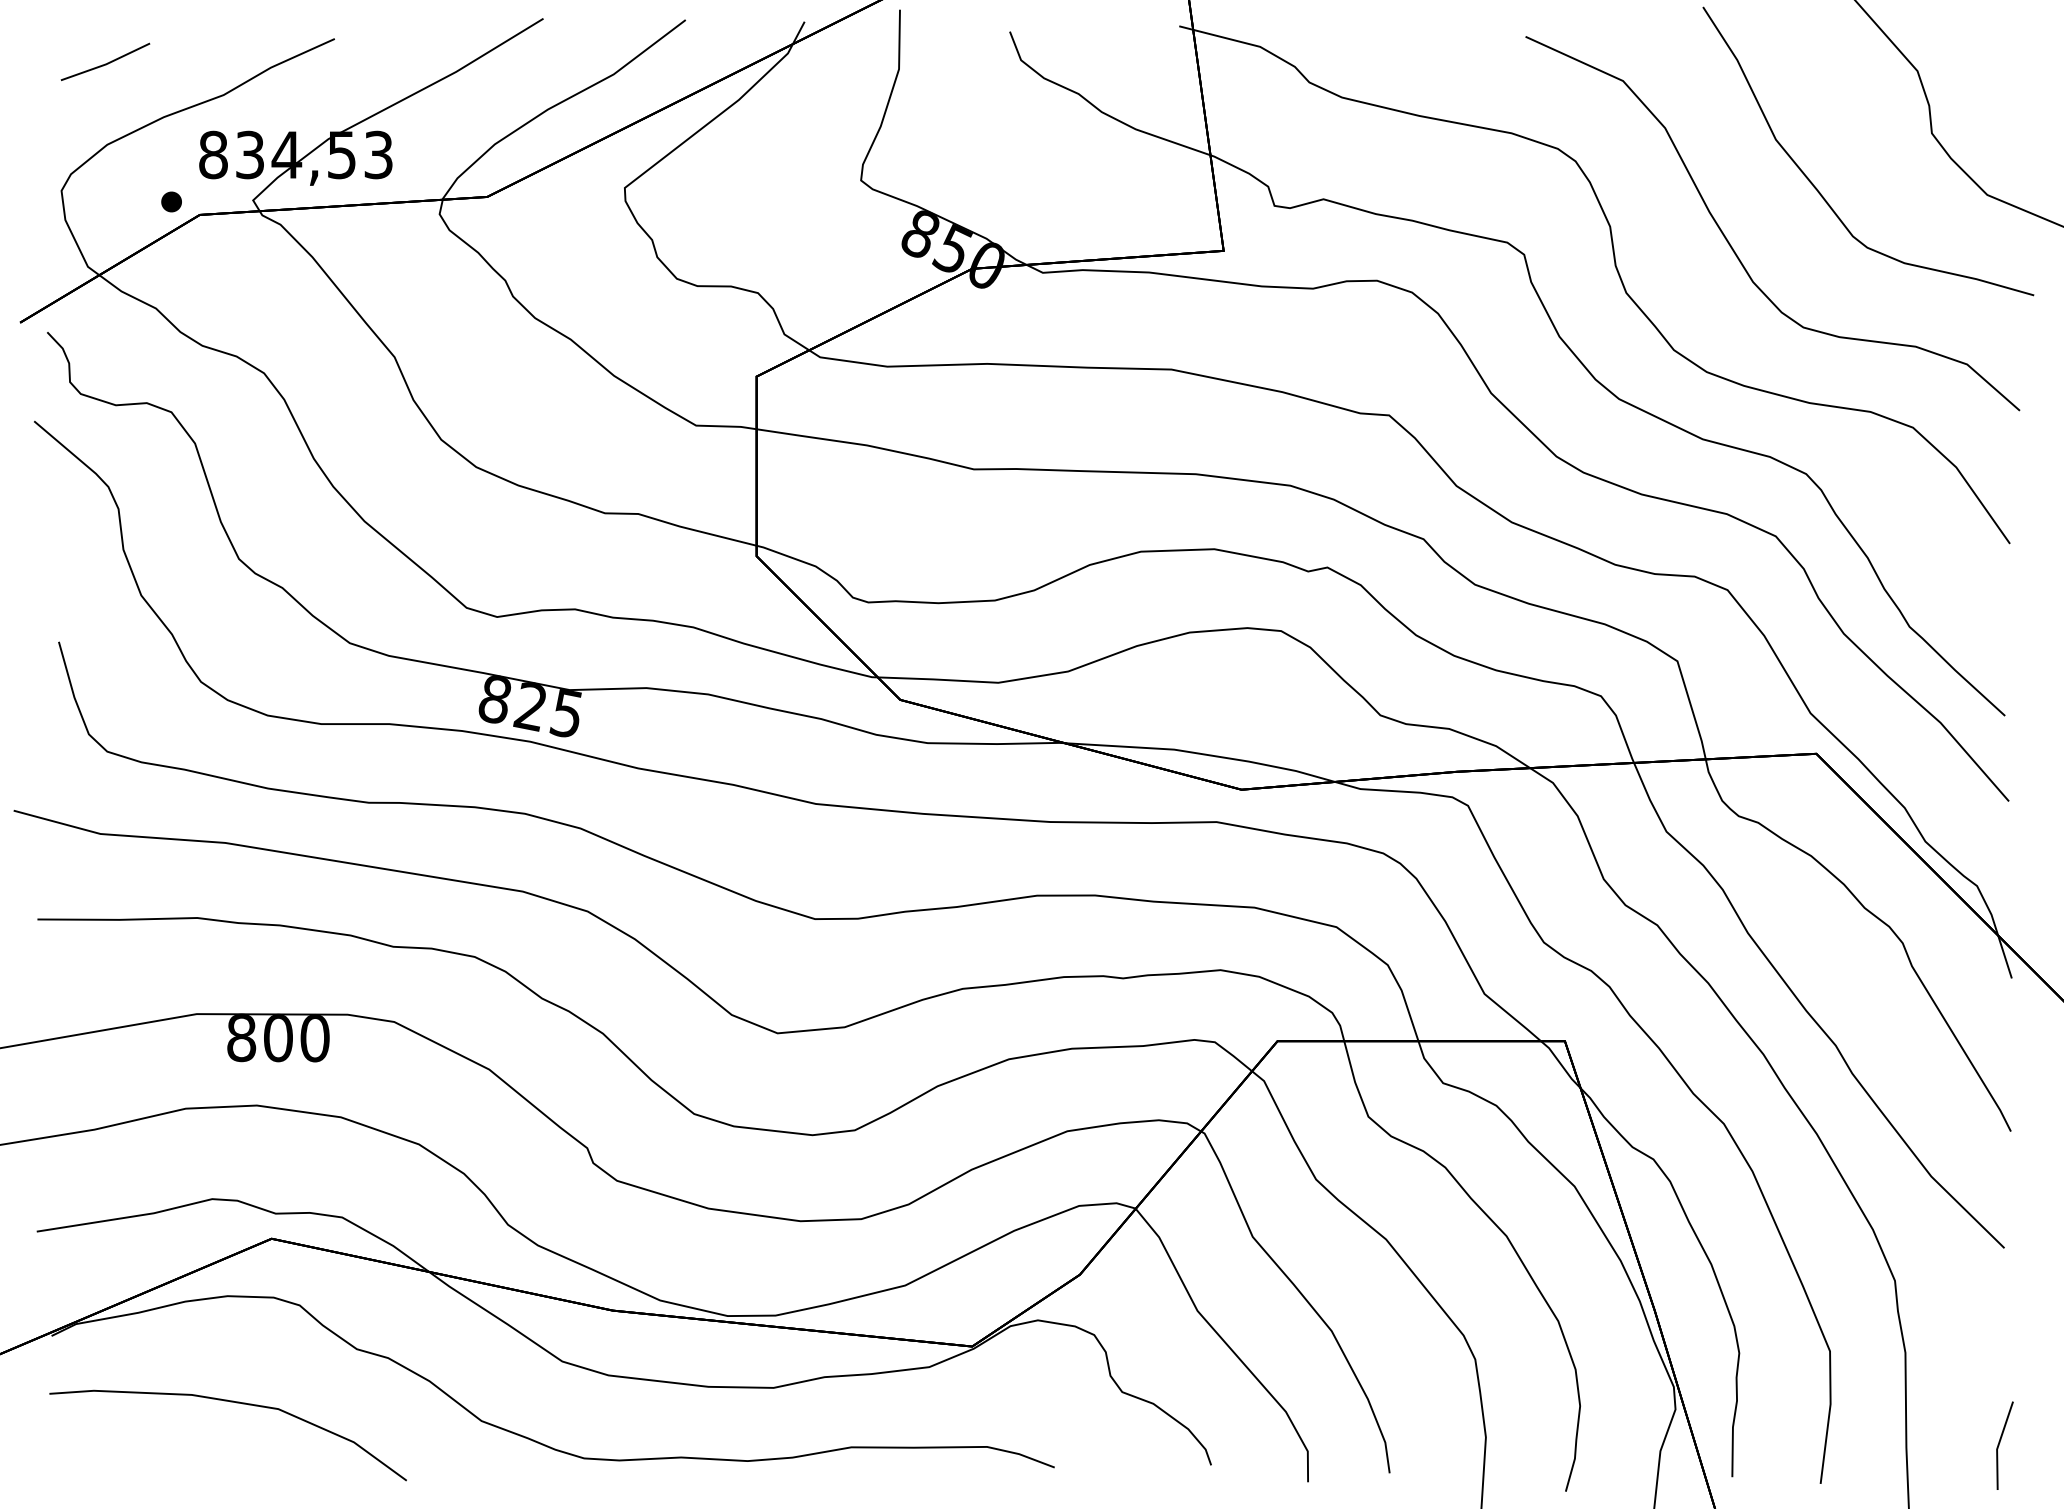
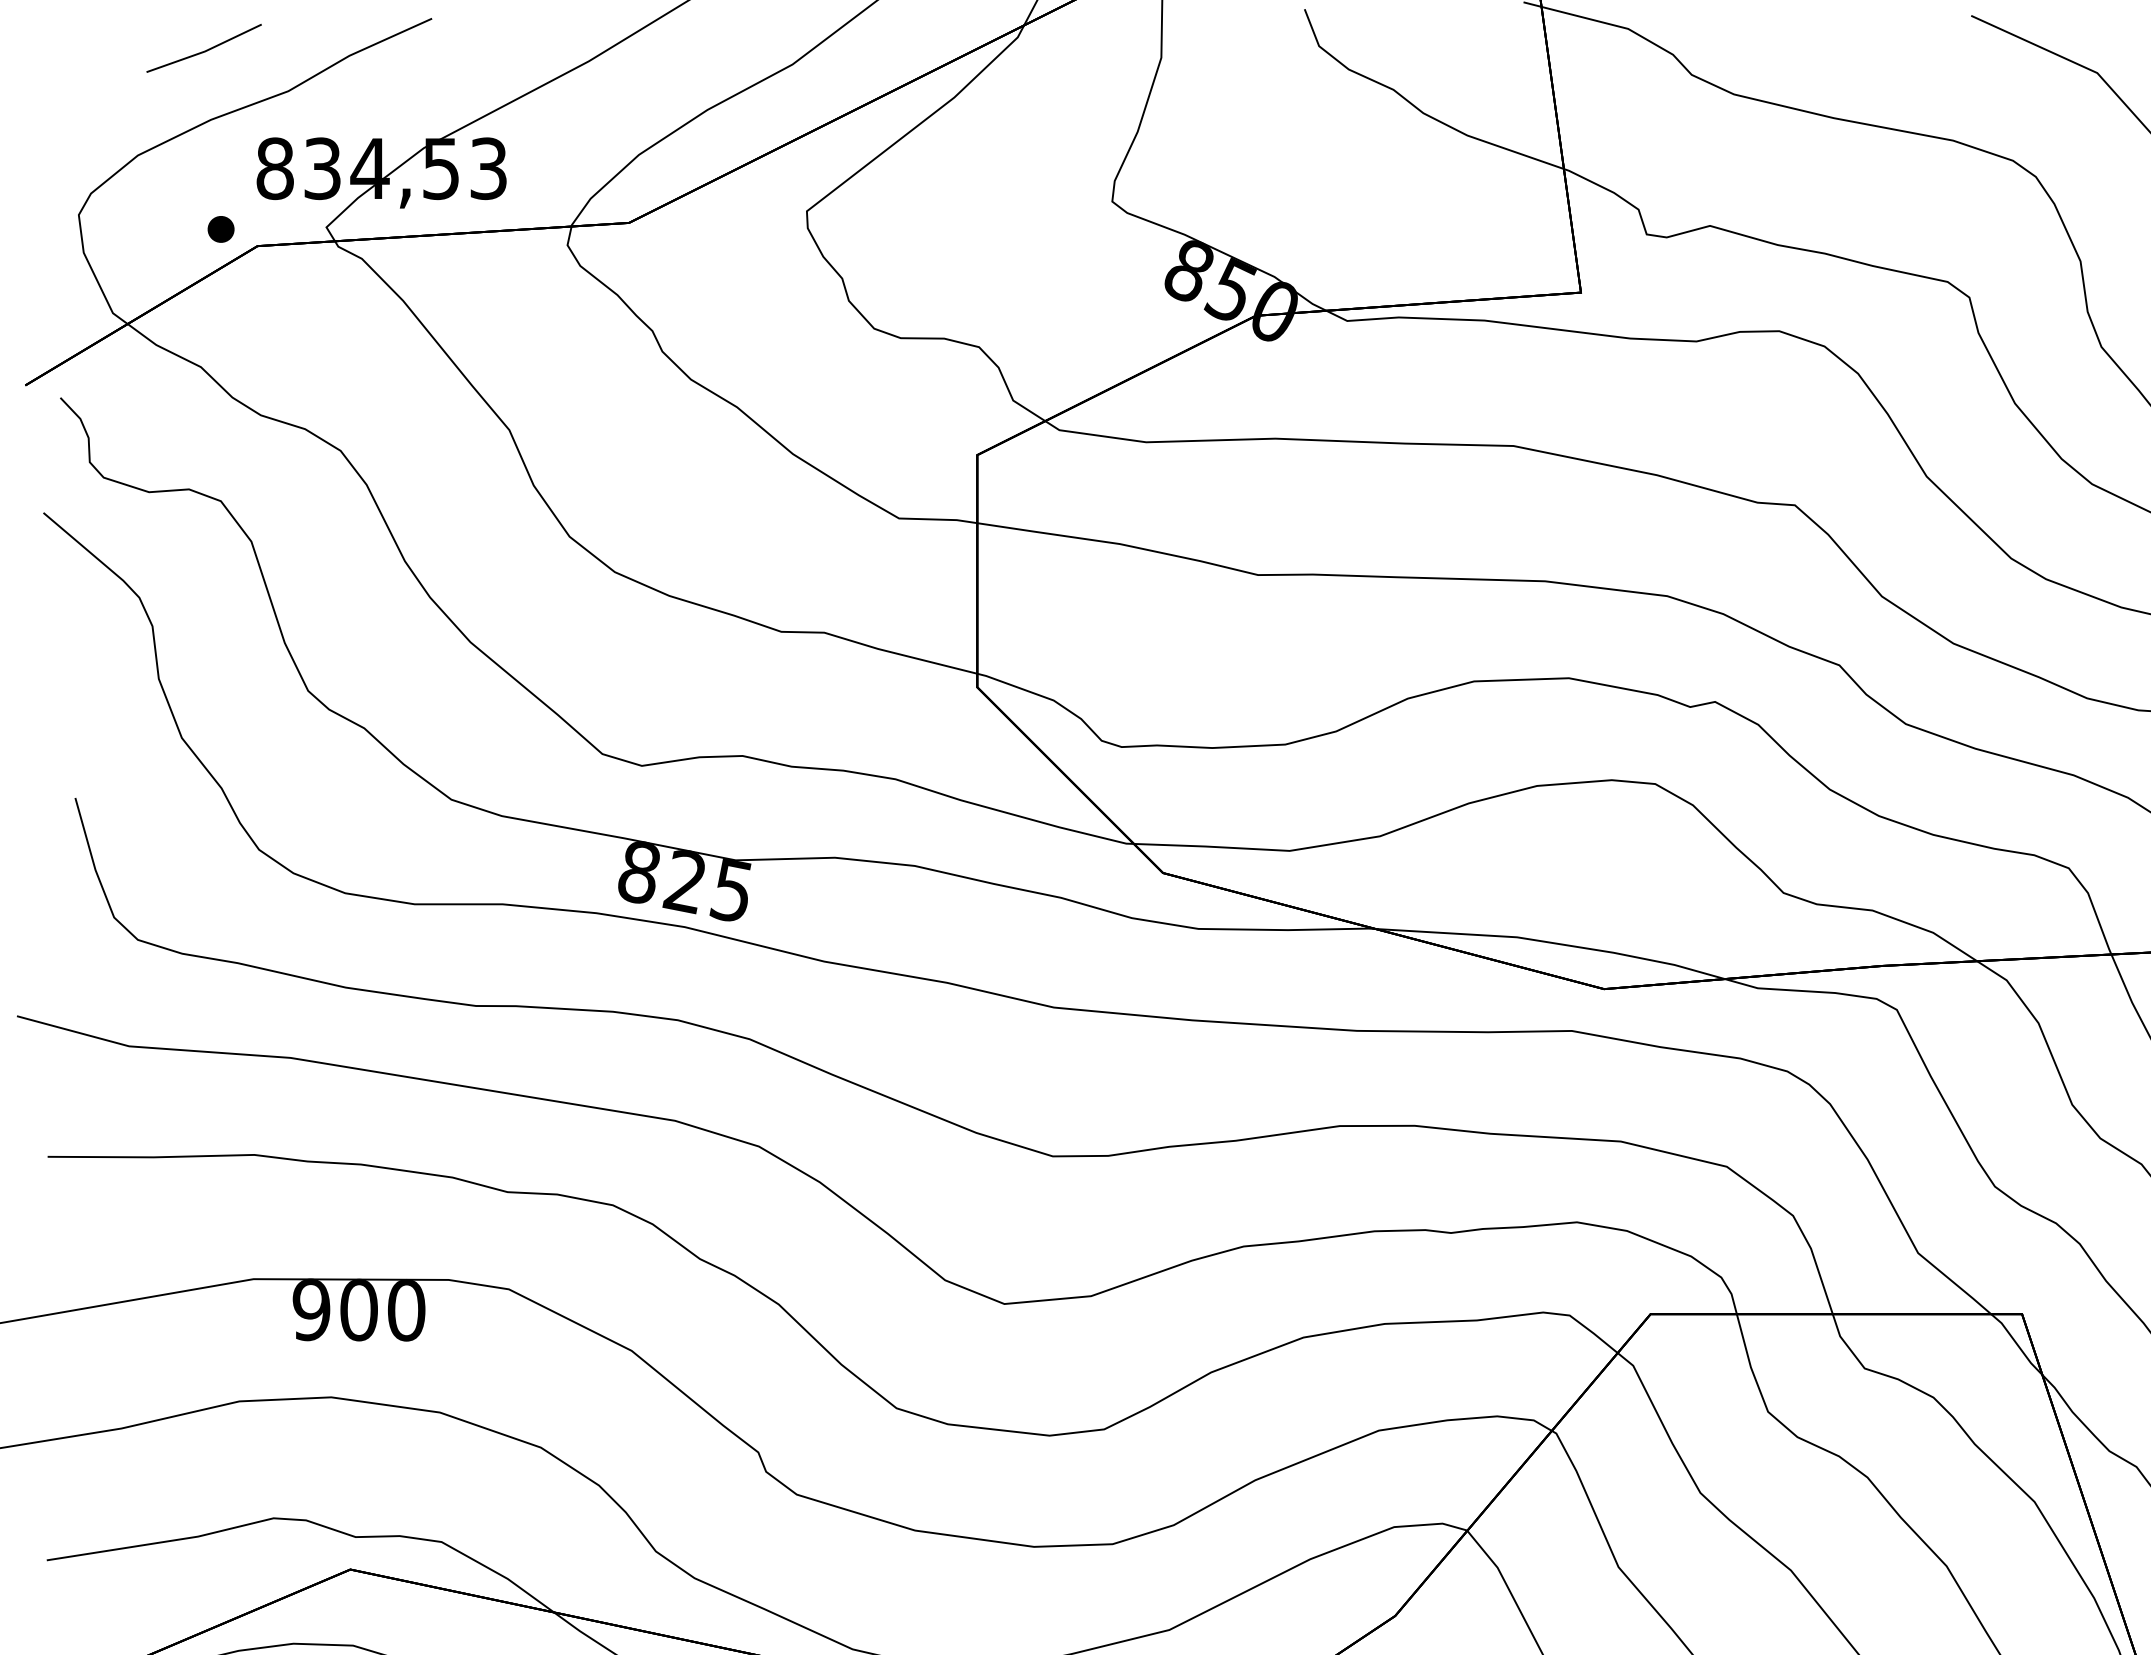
line: (105, 63) -> (204, 50), moved
text: (241, 1038) -> (311, 1310), 800 -> 900

